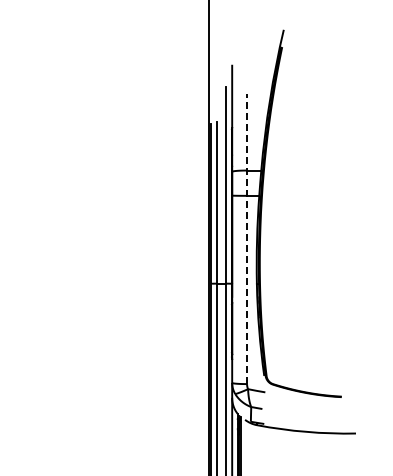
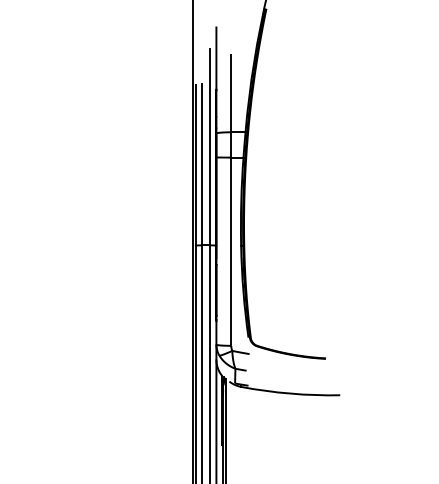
line: (247, 238) -> (231, 200), dashed -> solid

